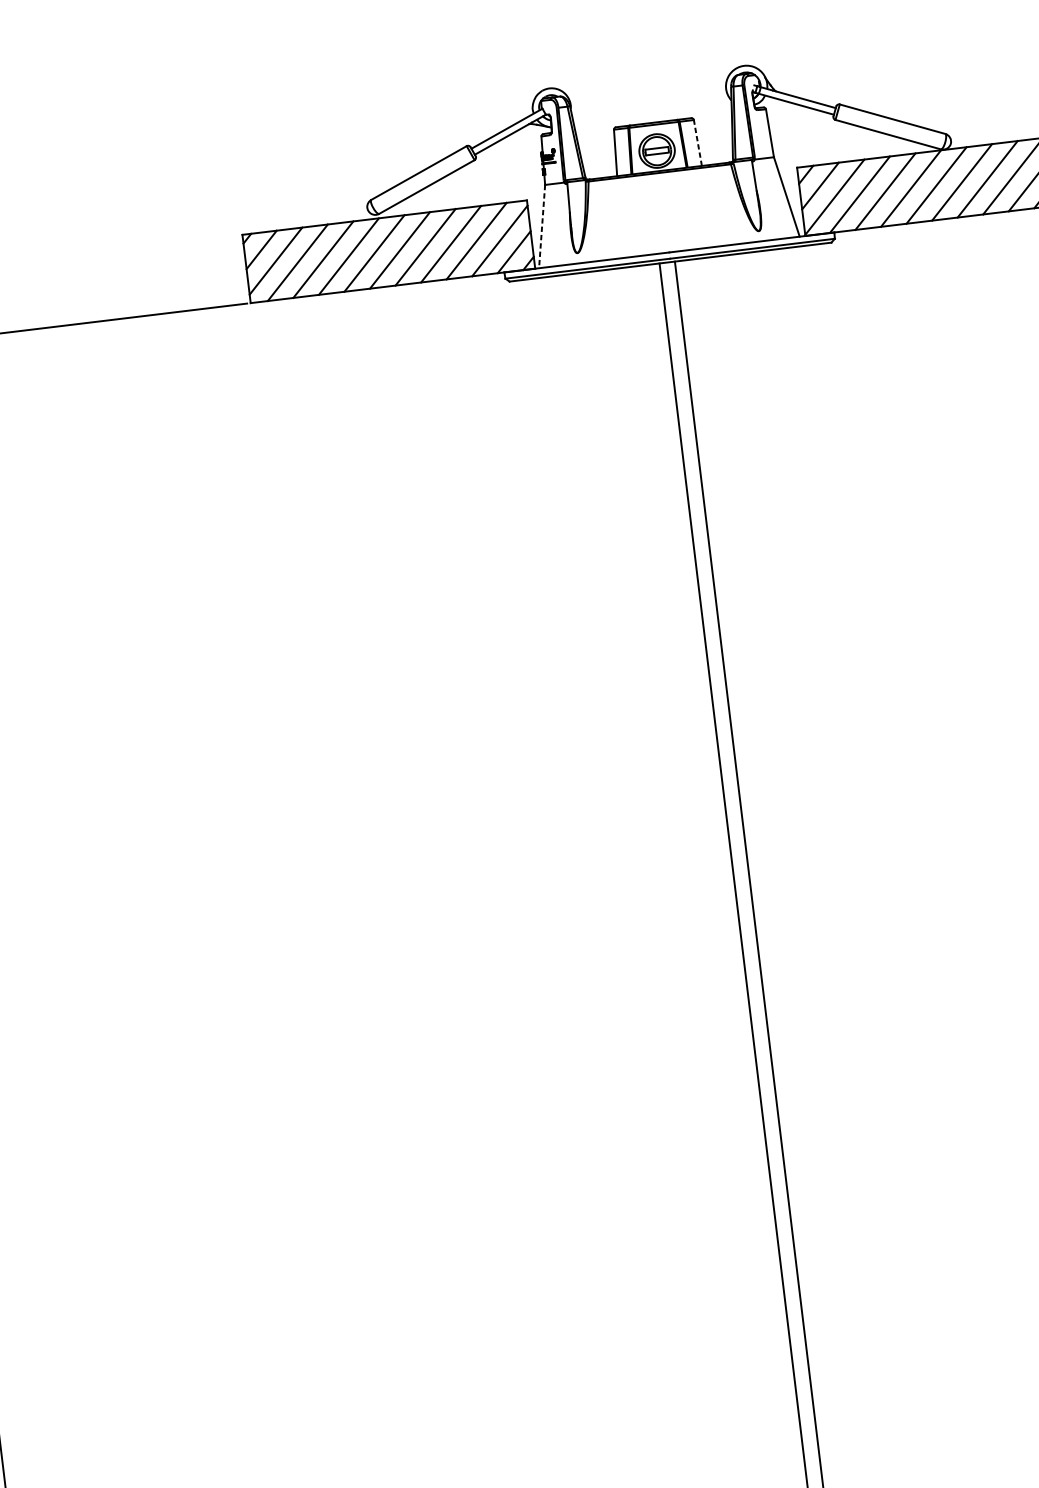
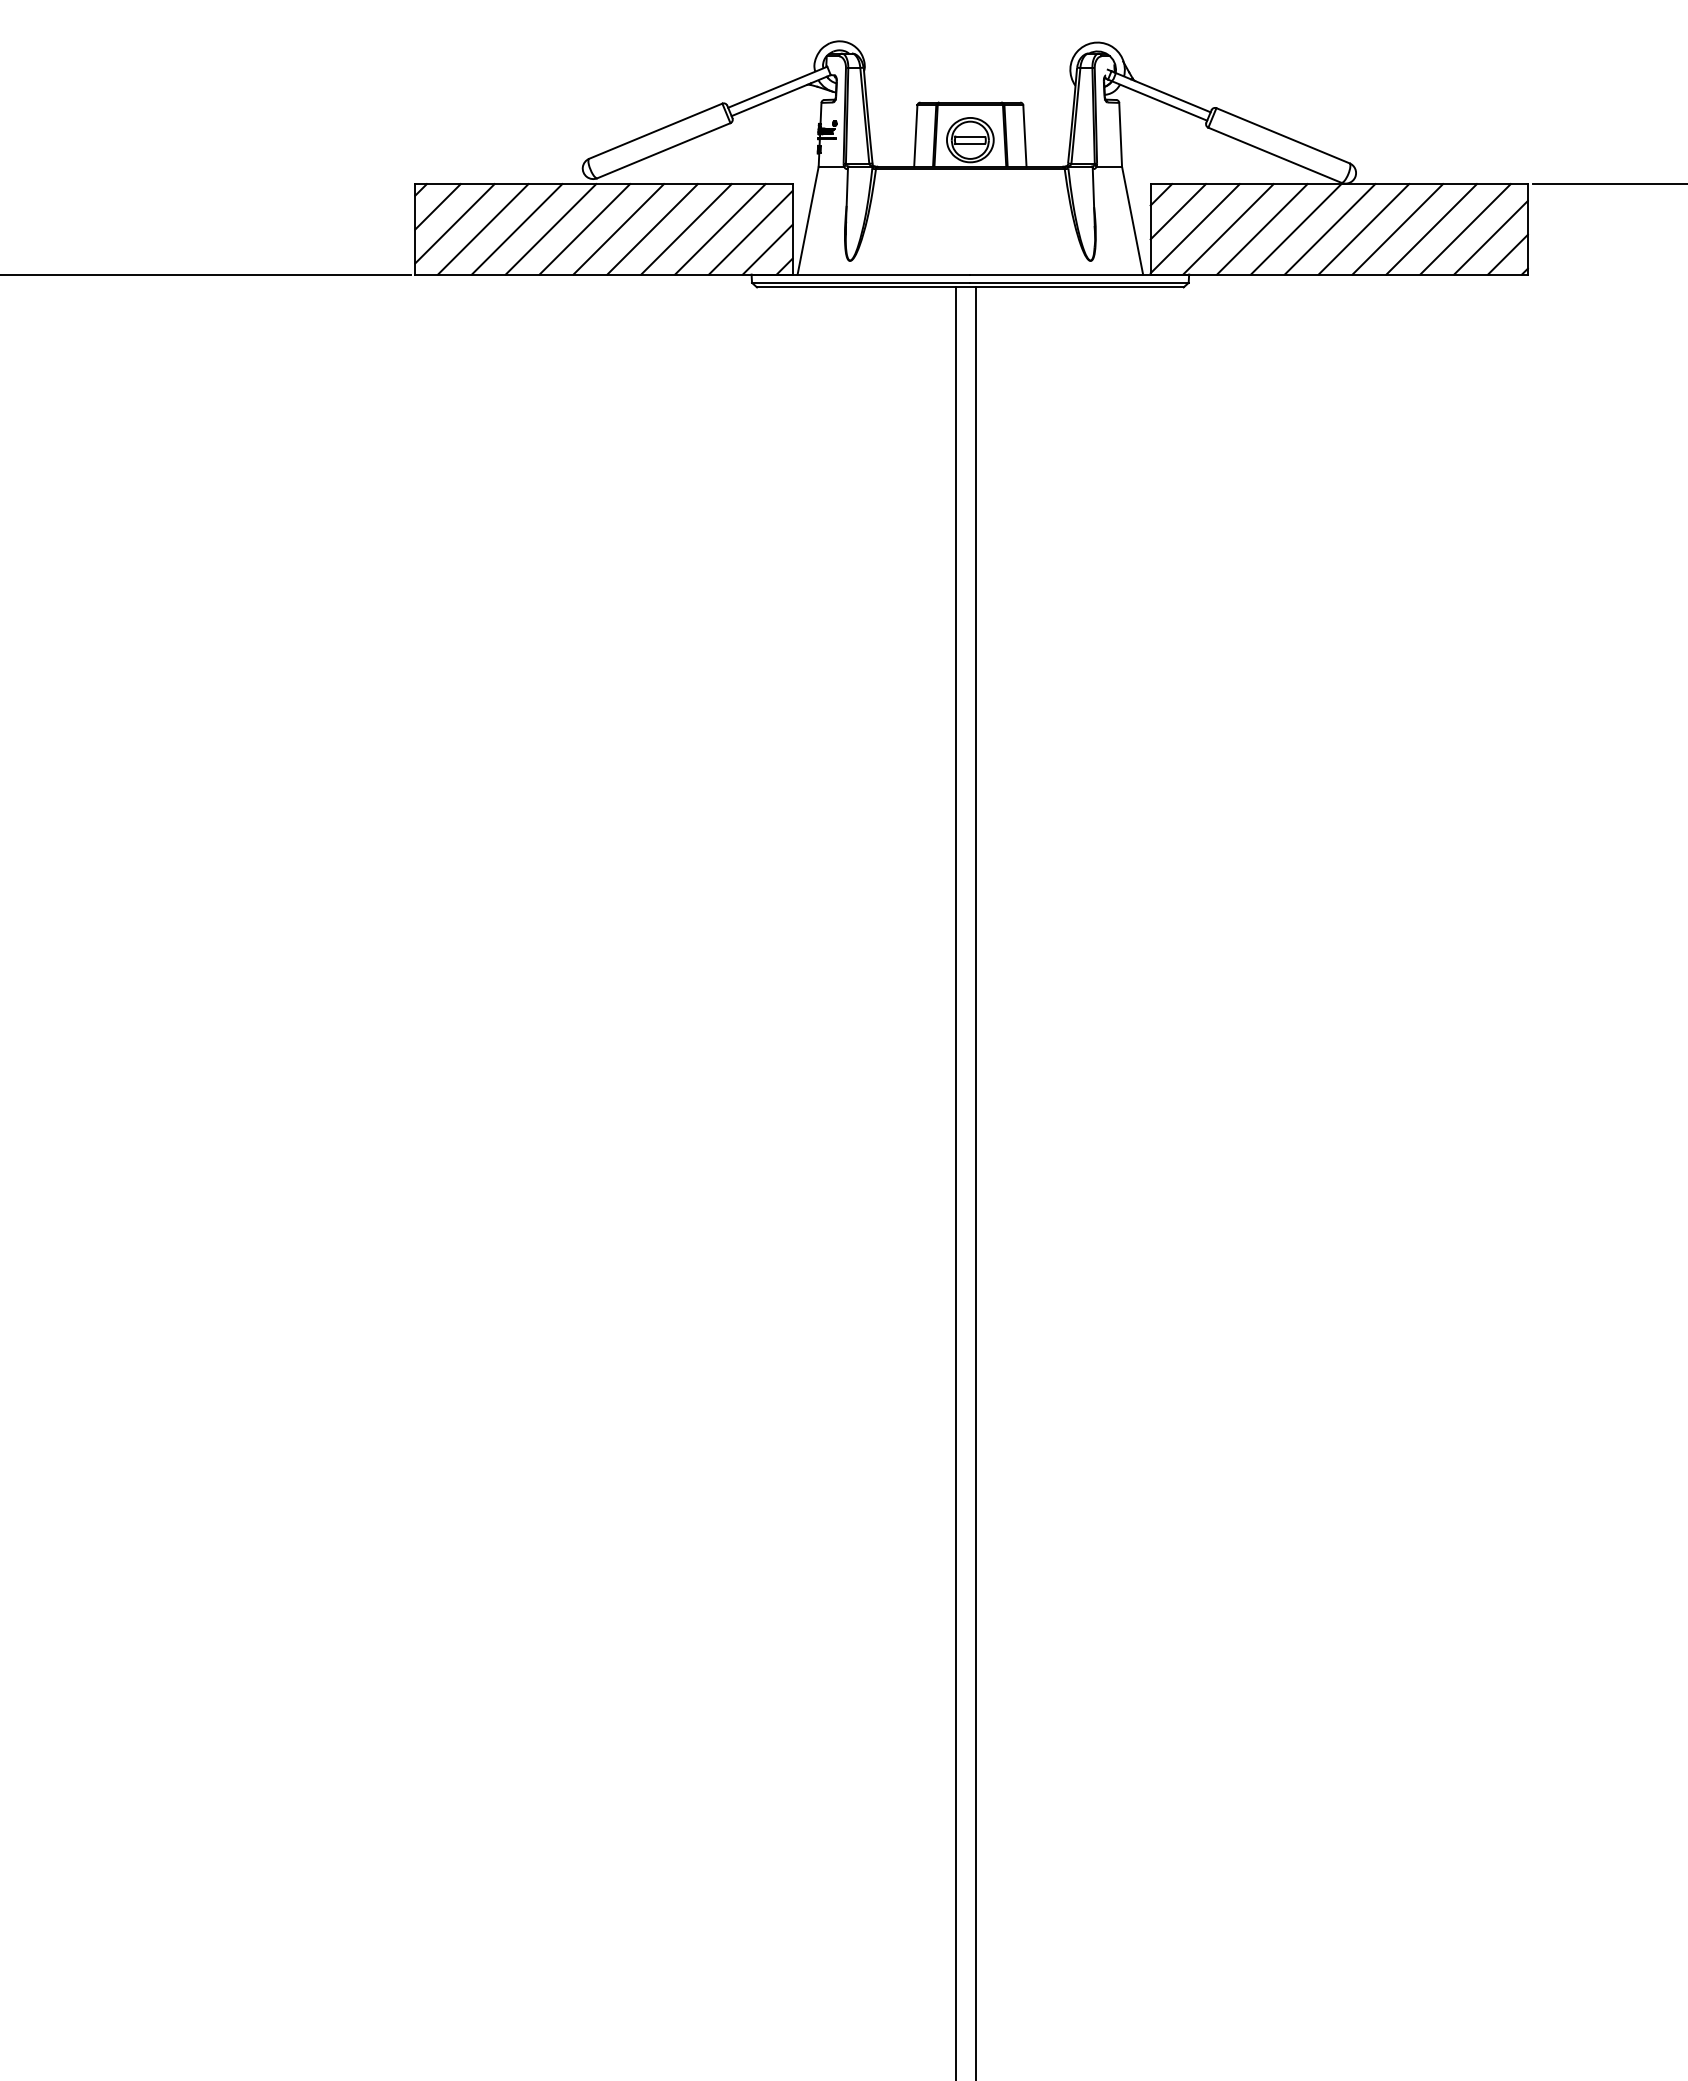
line: (697, 143) -> (1024, 136), dashed -> solid
line: (542, 226) -> (808, 220), dashed -> solid

